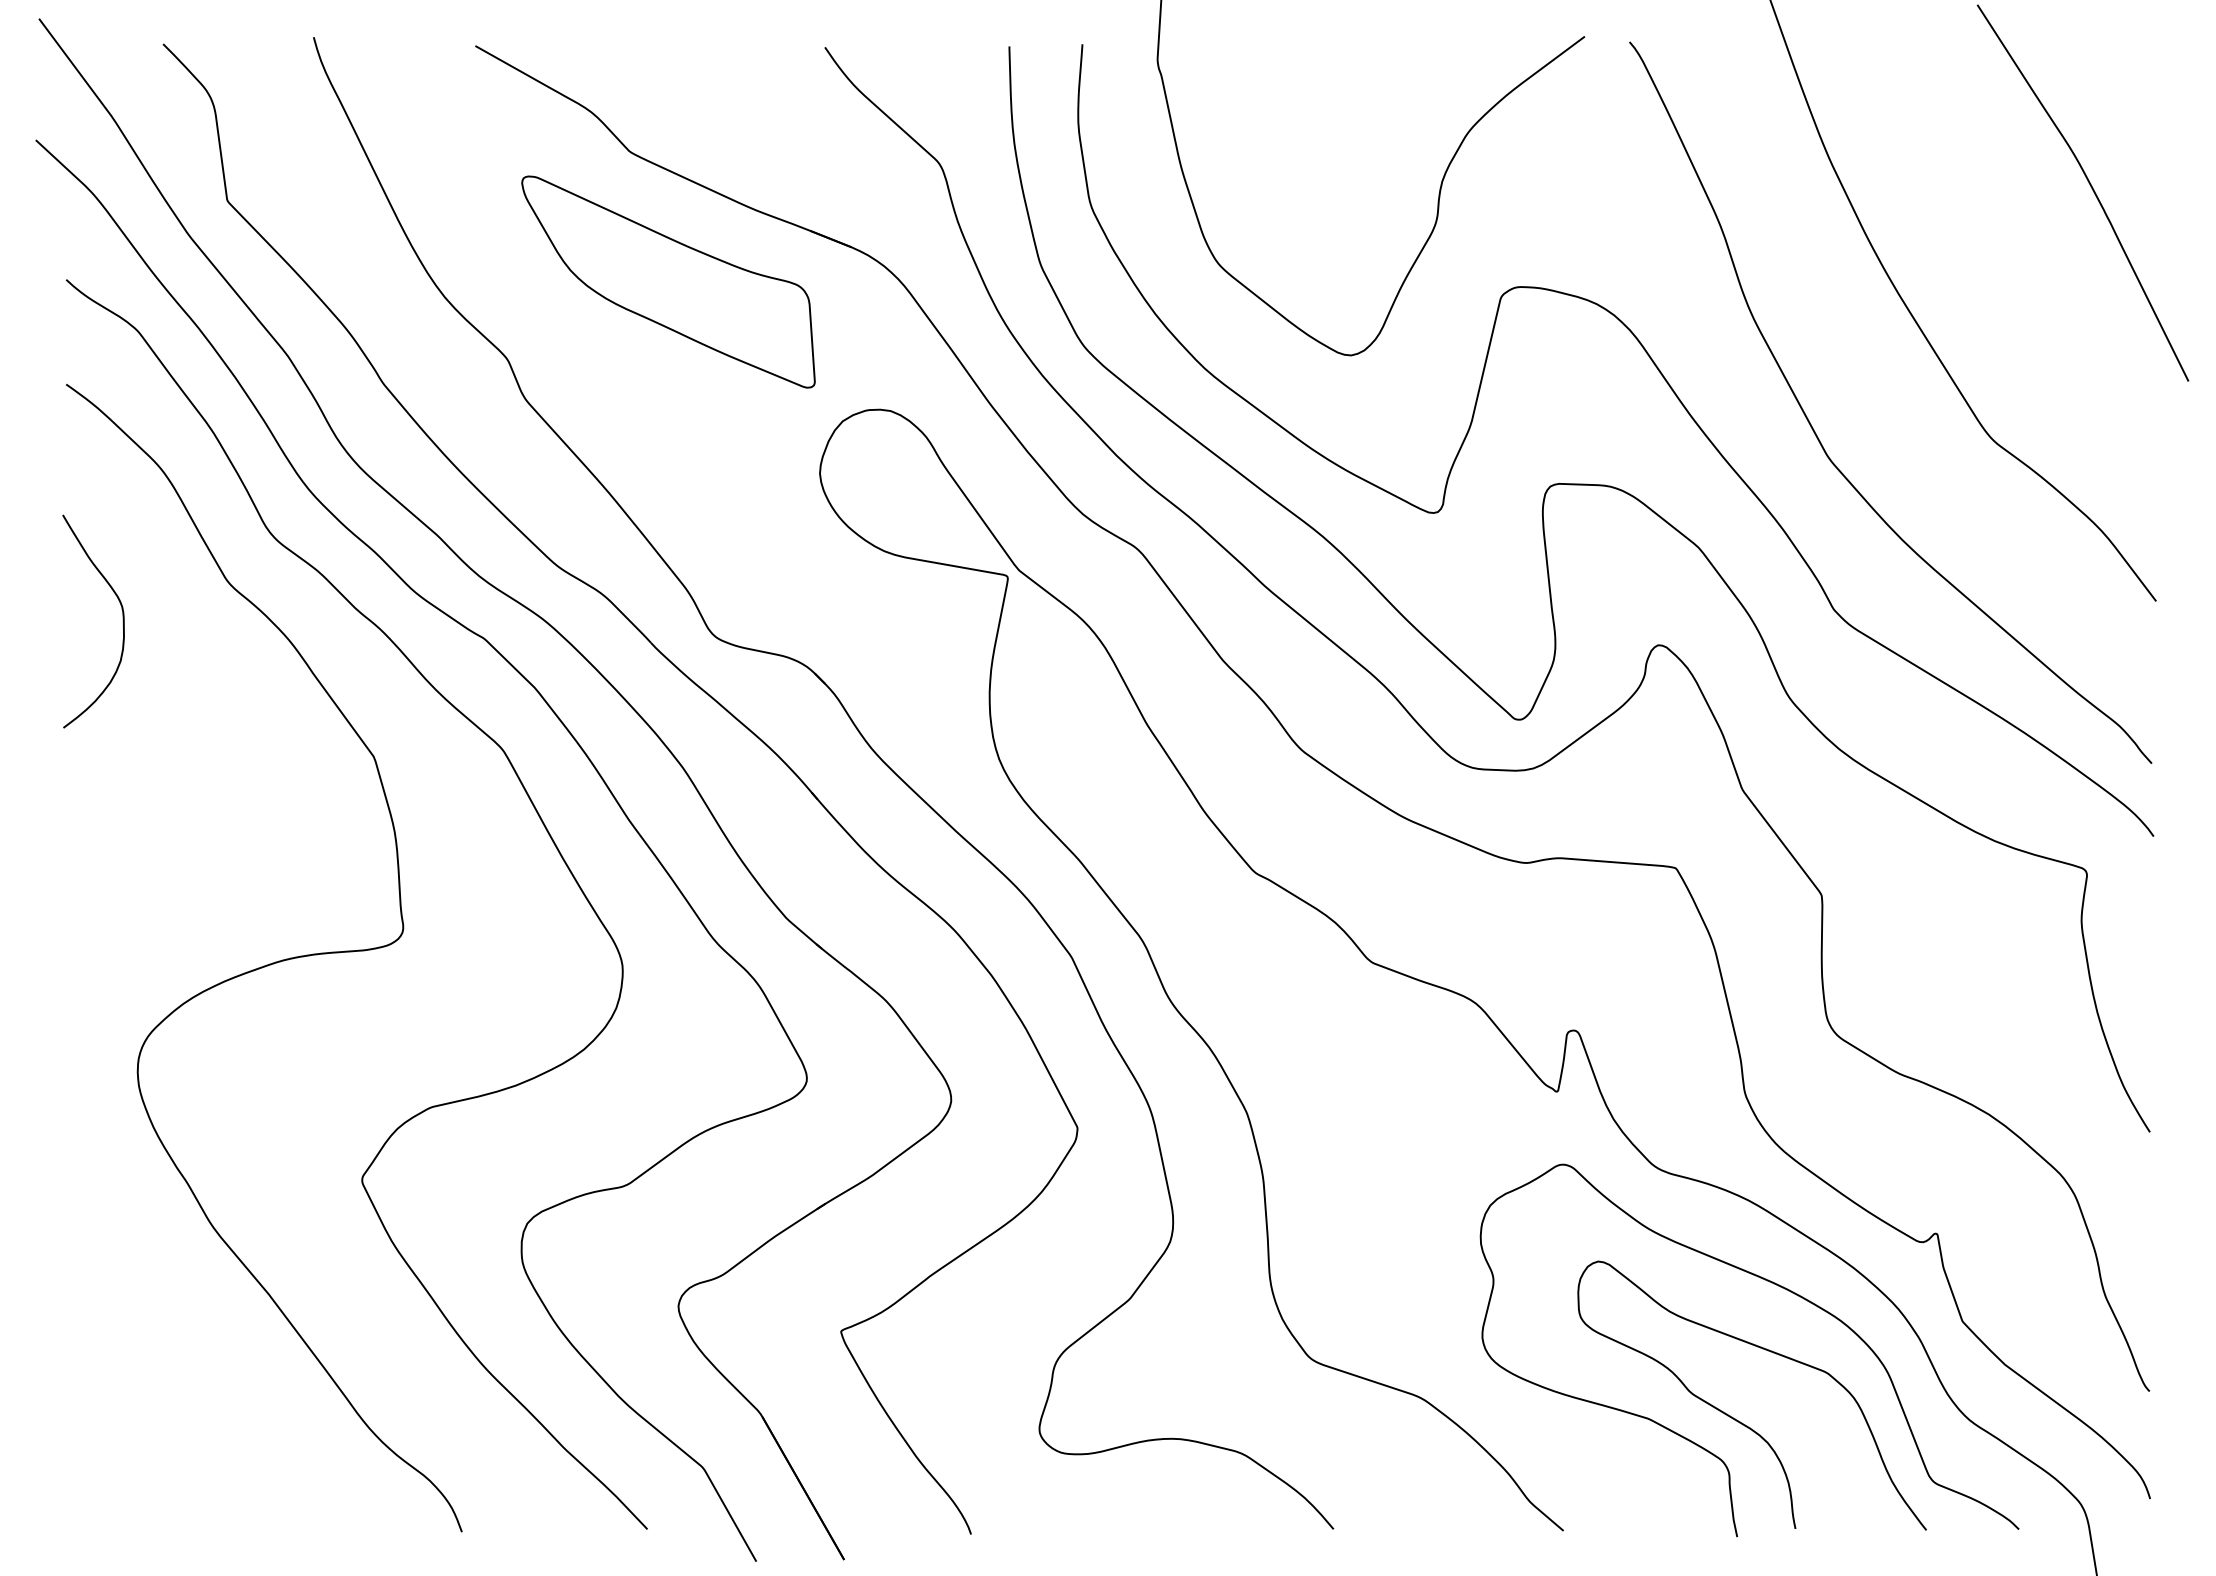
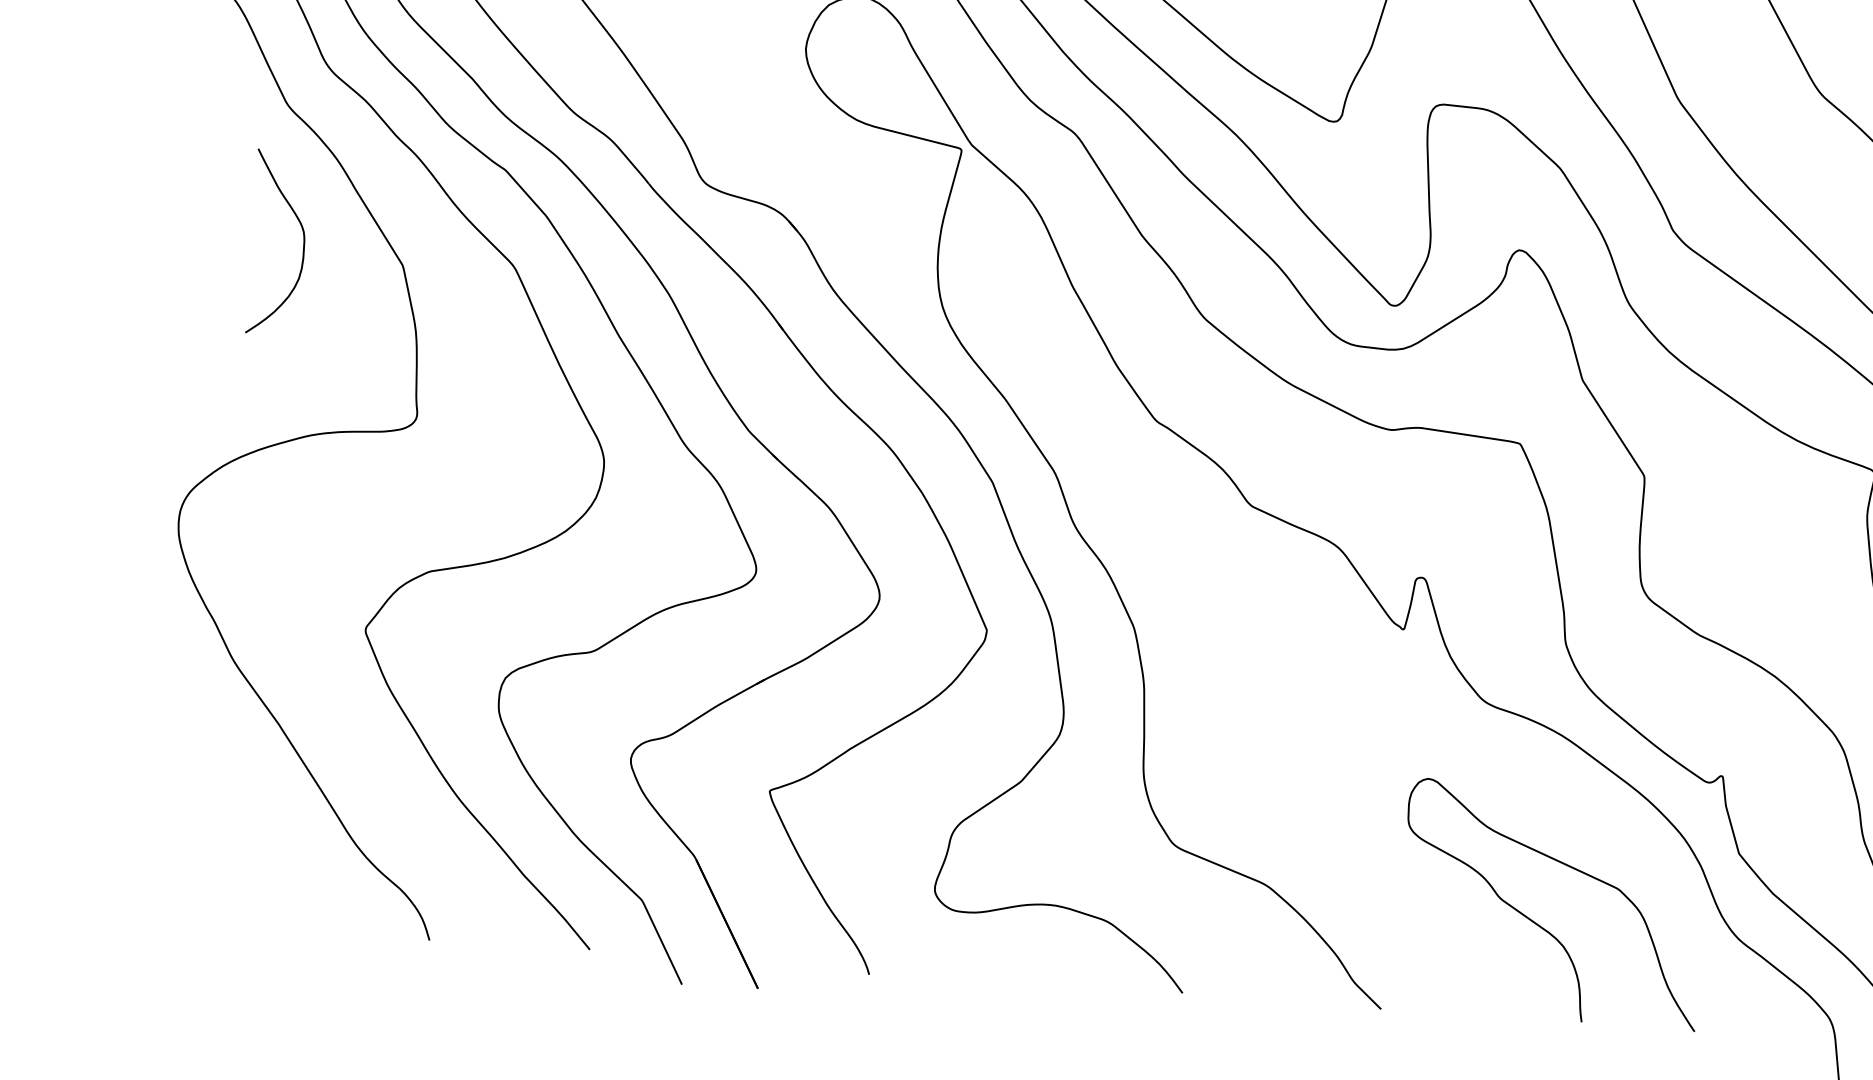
curve: (122, 621) -> (303, 244), moved
curve: (1780, 1287) -> (1583, 812), removed

